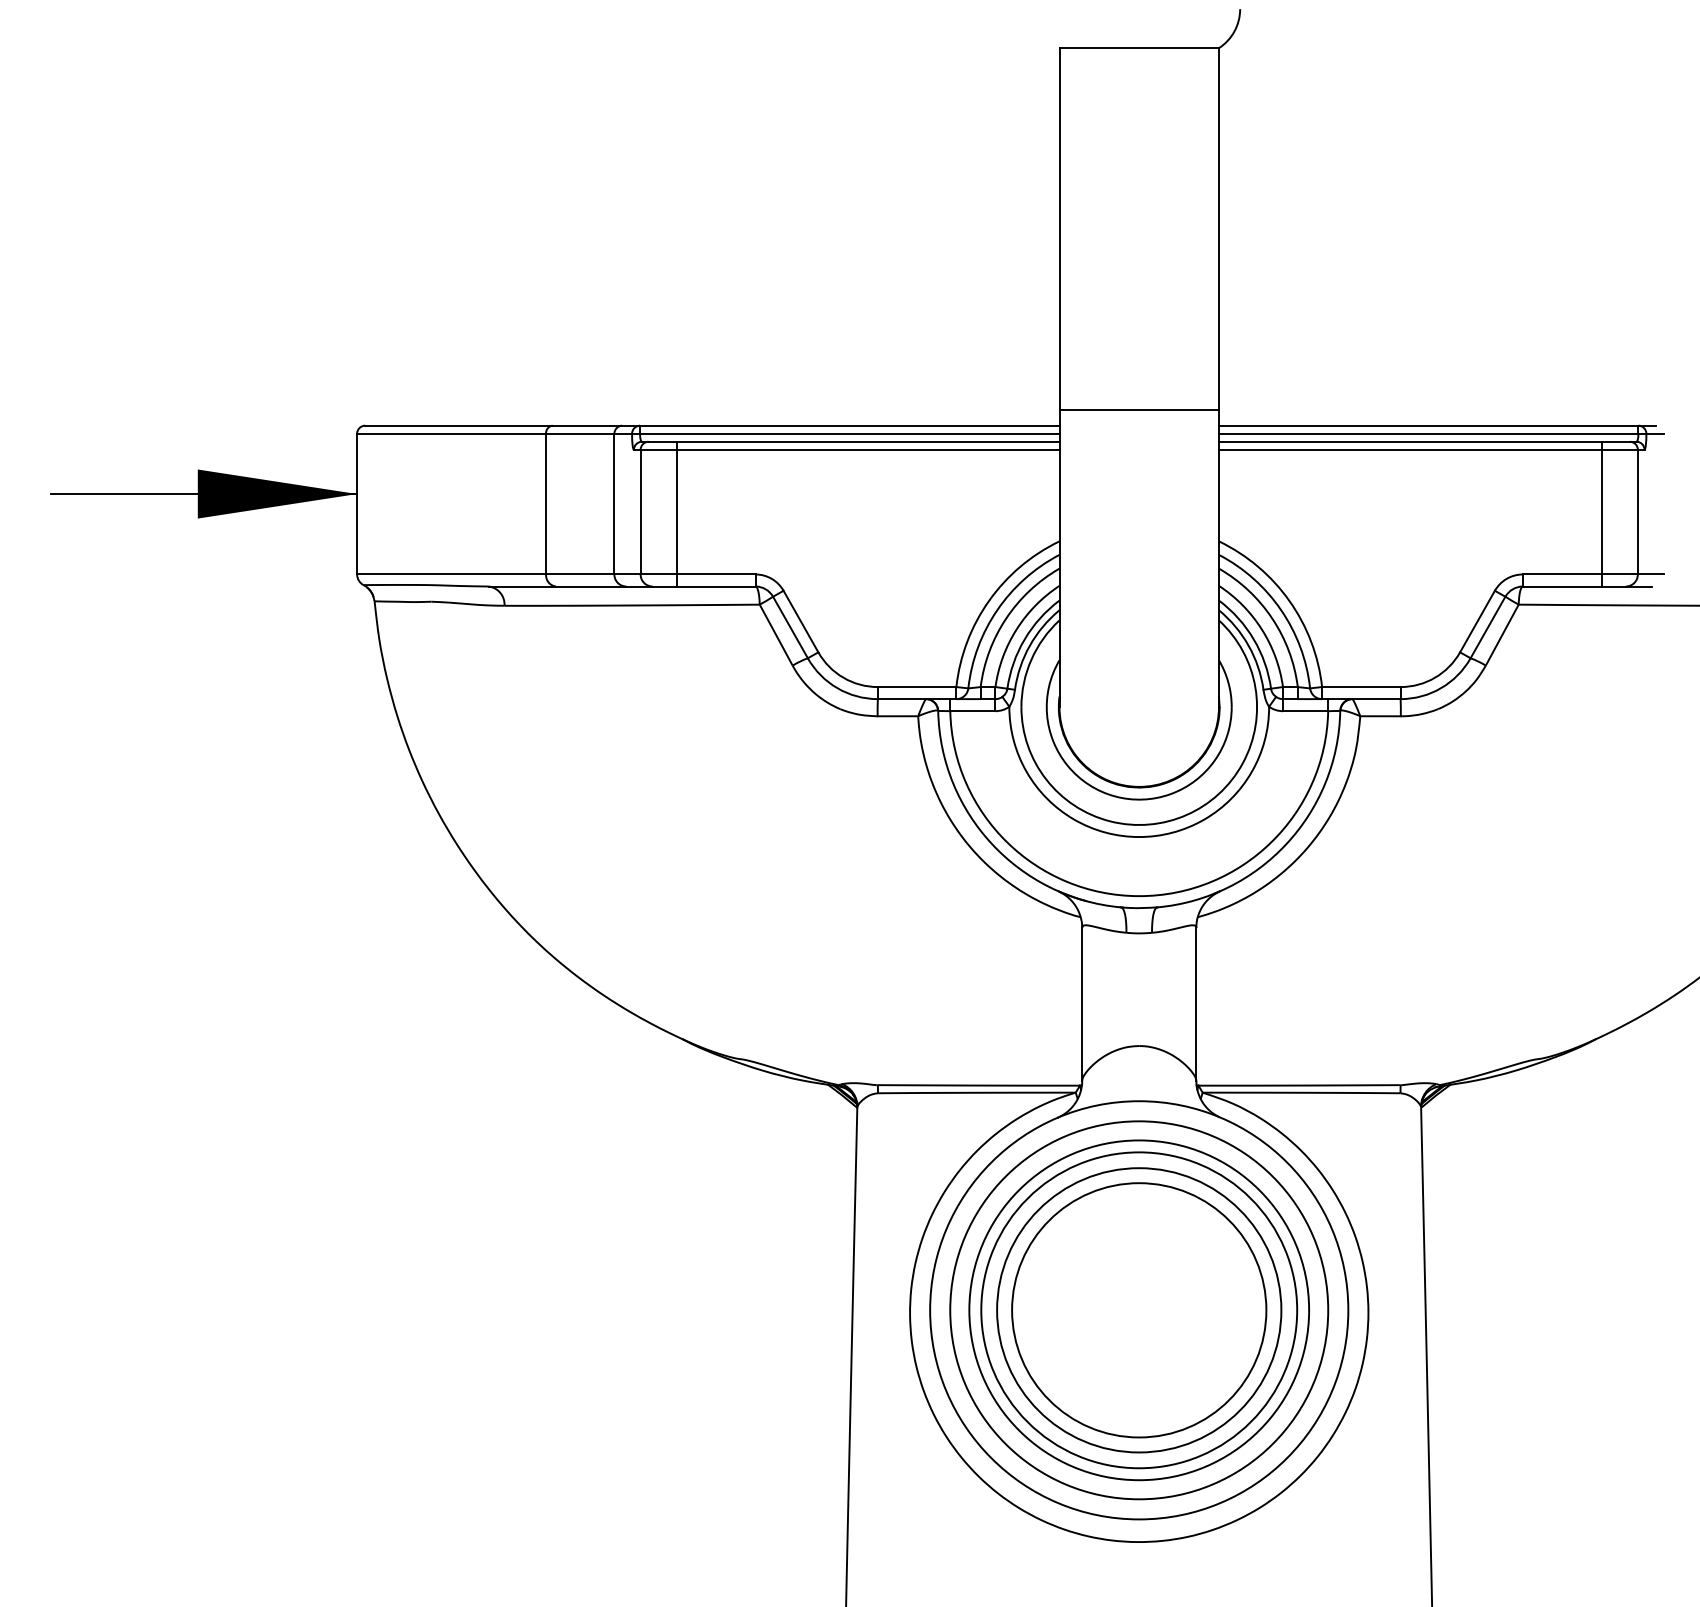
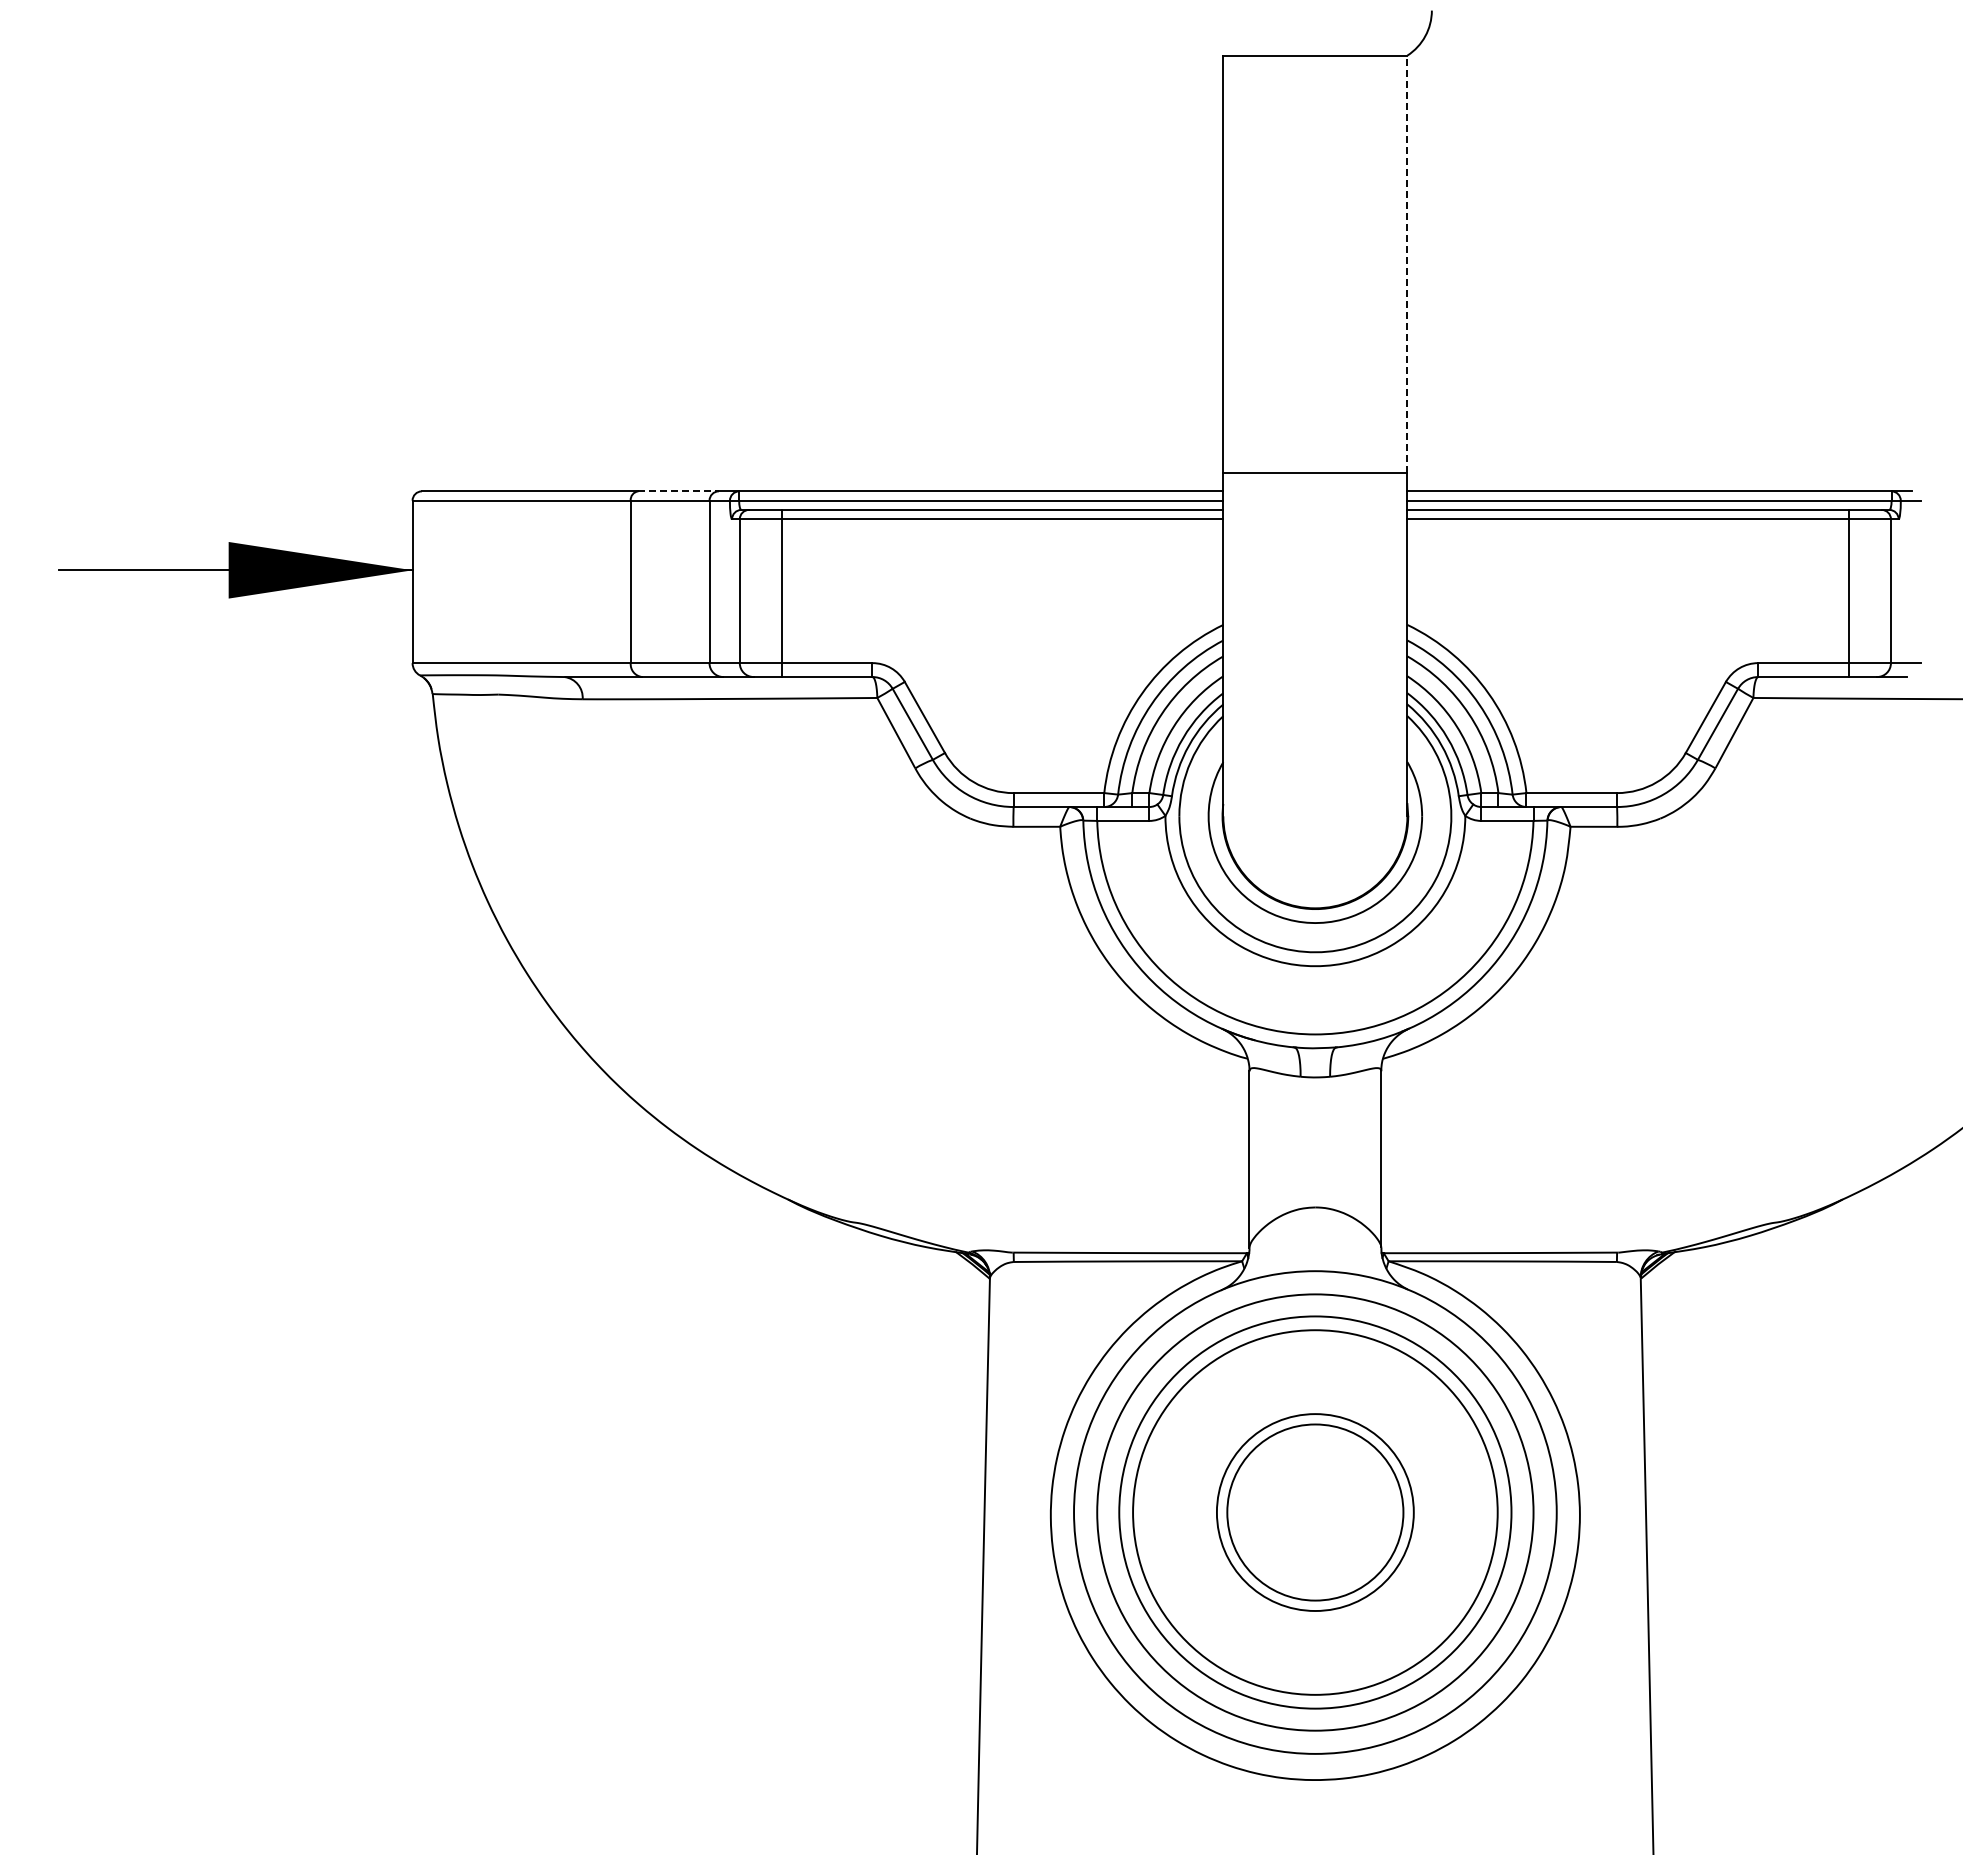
line: (1219, 229) -> (1407, 264), solid -> dashed
line: (588, 425) -> (679, 491), solid -> dashed
circle: (1139, 1310) -> (1315, 1512), size x0.6
circle: (1139, 1310) -> (1315, 1512), size x0.6

